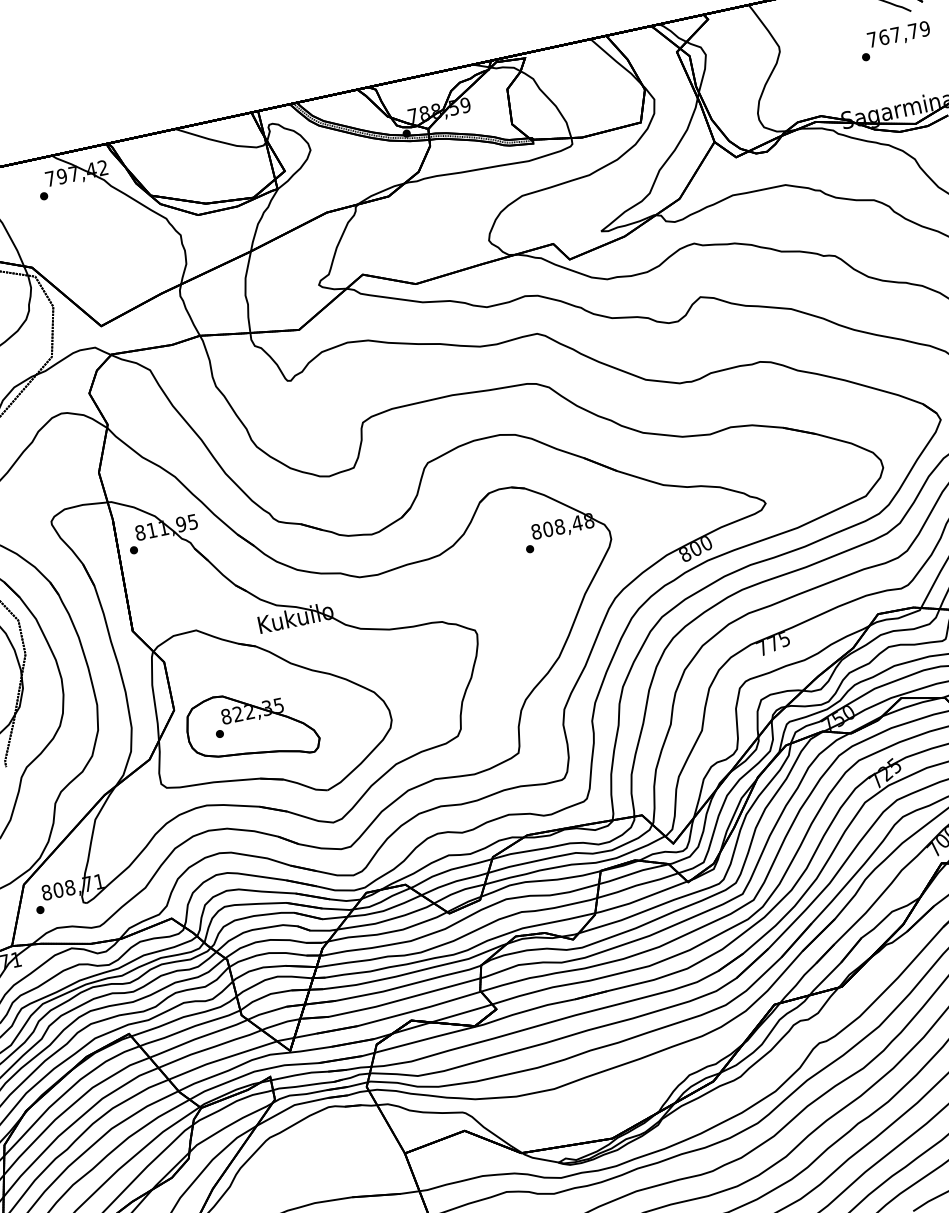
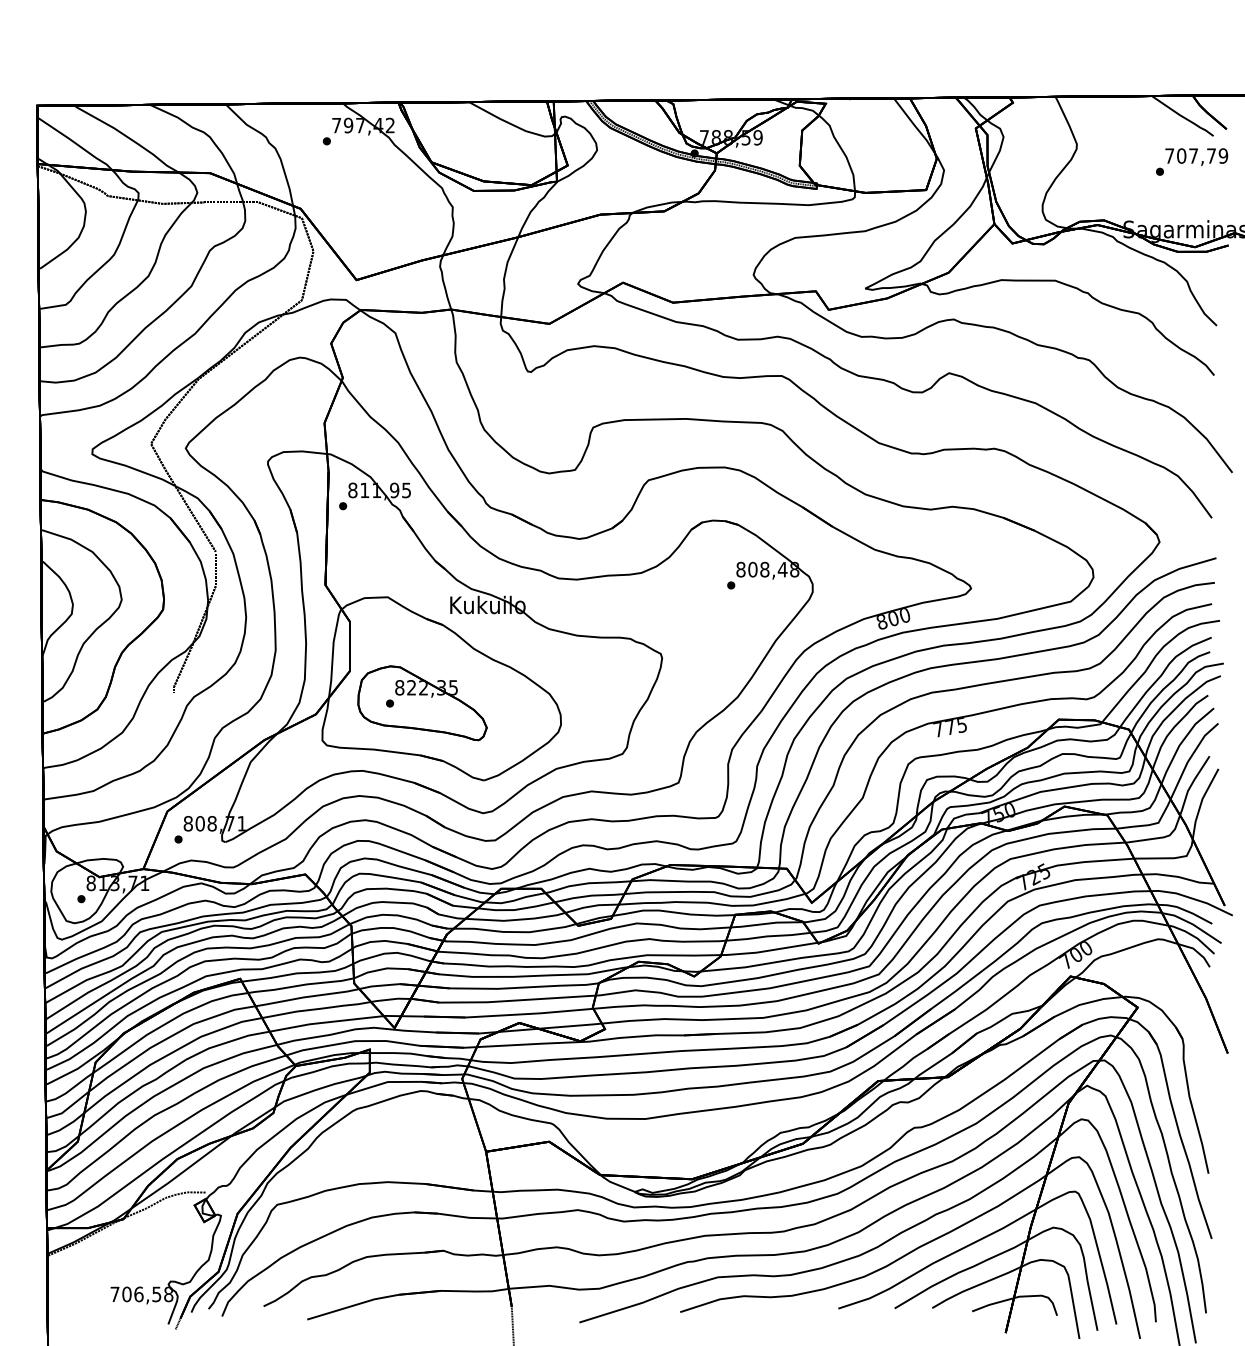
text: (883, 36) -> (1181, 155), 767,79 -> 707,79

